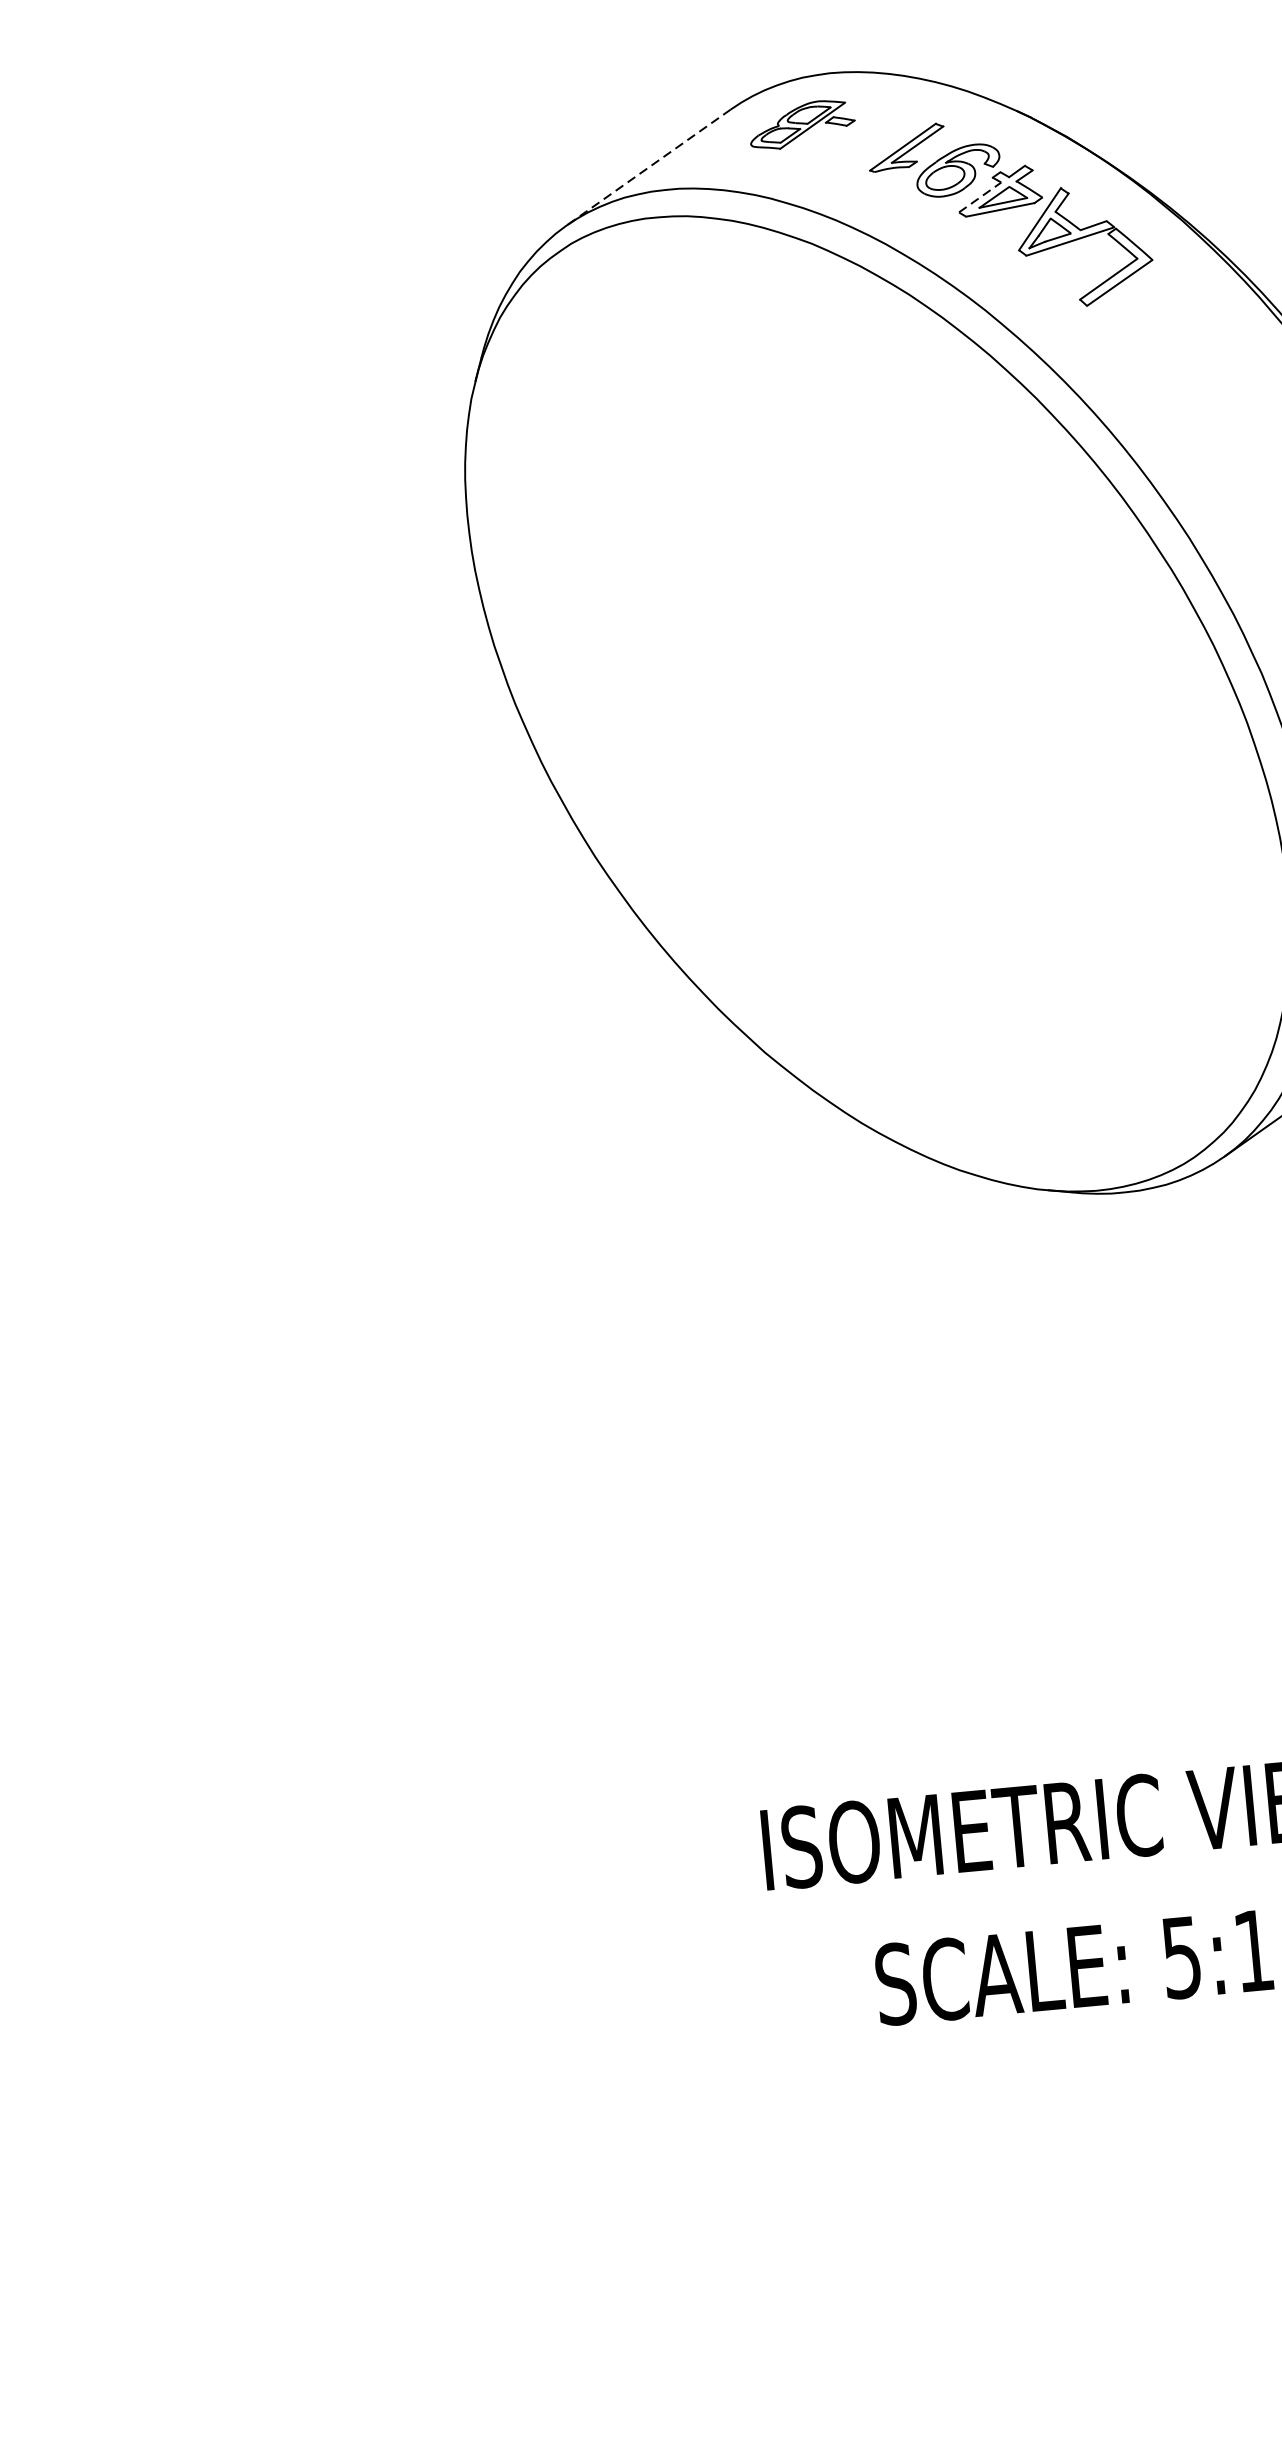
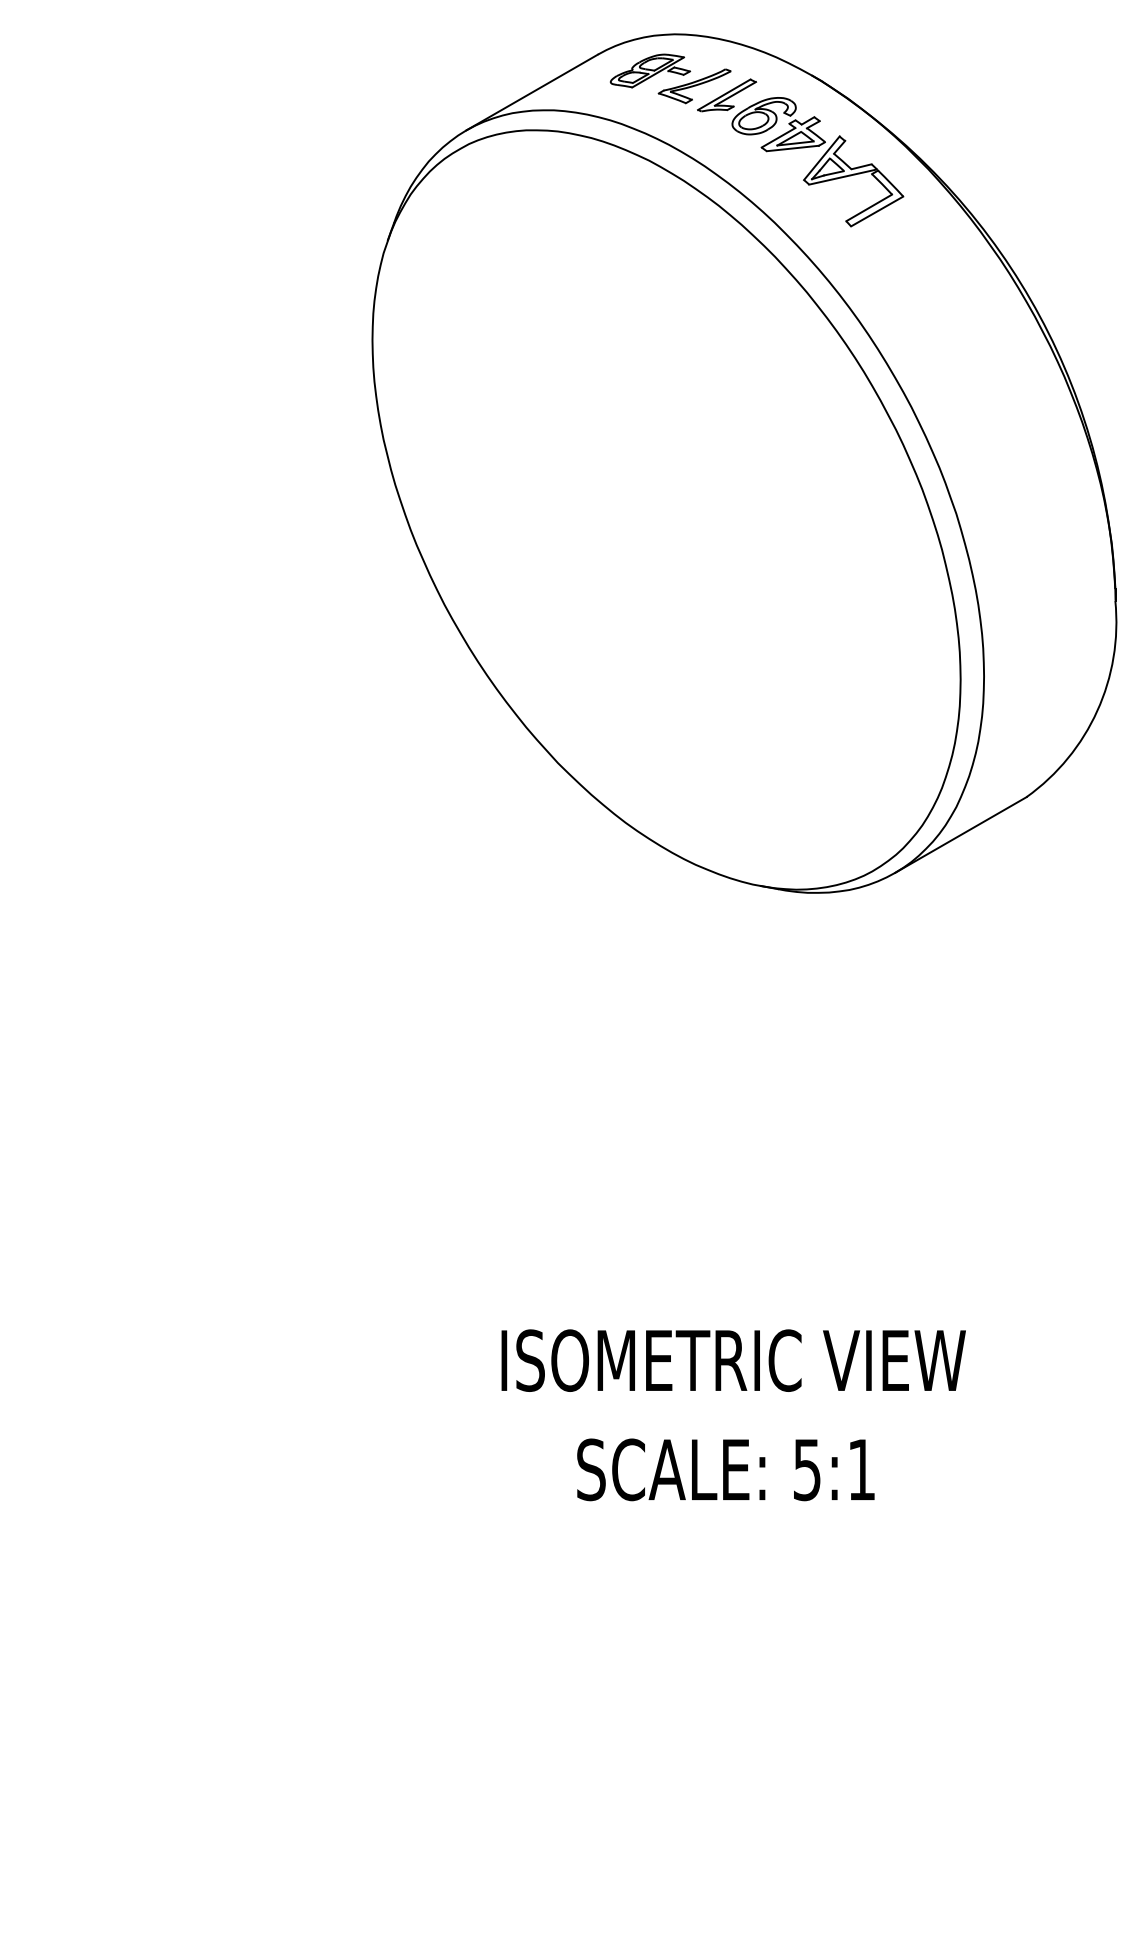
part: (862, 139) -> (694, 86), added
line: (648, 167) -> (532, 92), dashed -> solid
line: (981, 196) -> (779, 137), dashed -> solid

